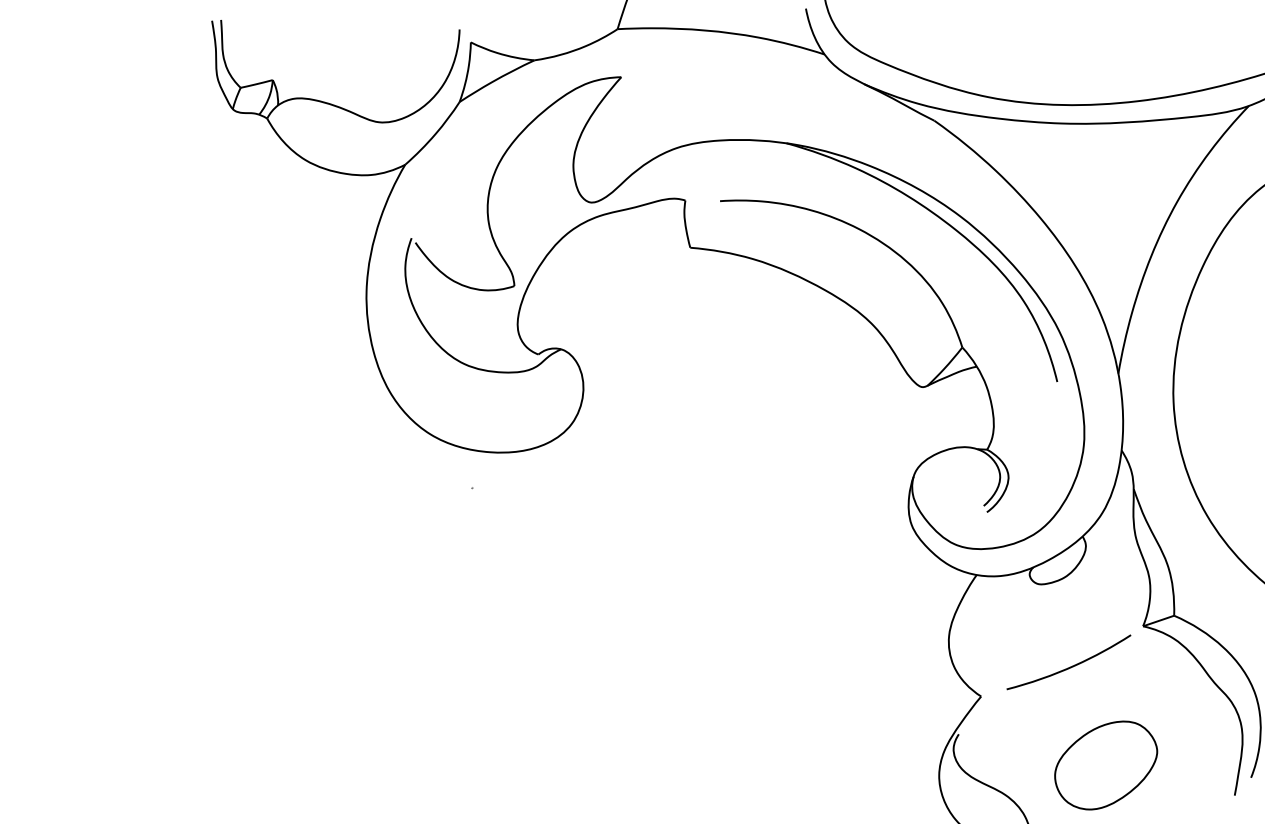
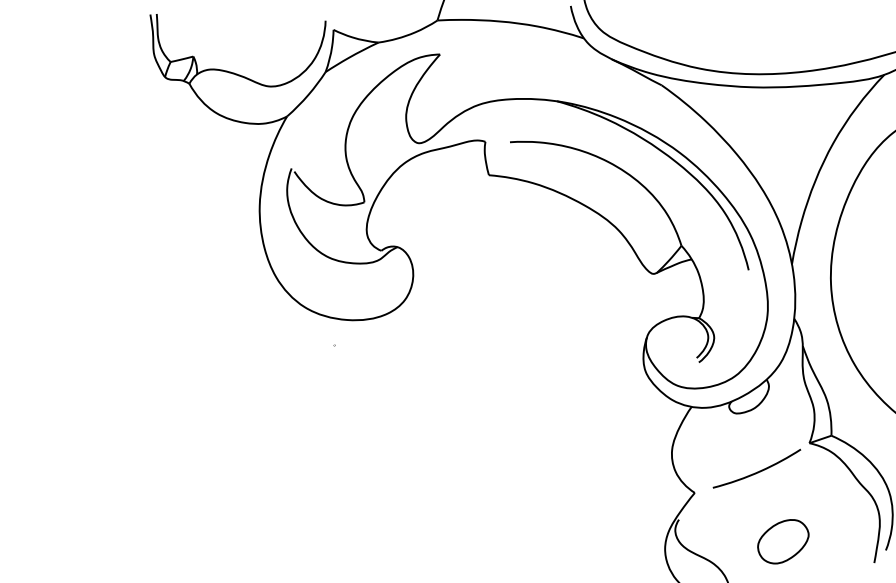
part: (1106, 765) -> (783, 541), size x0.7

